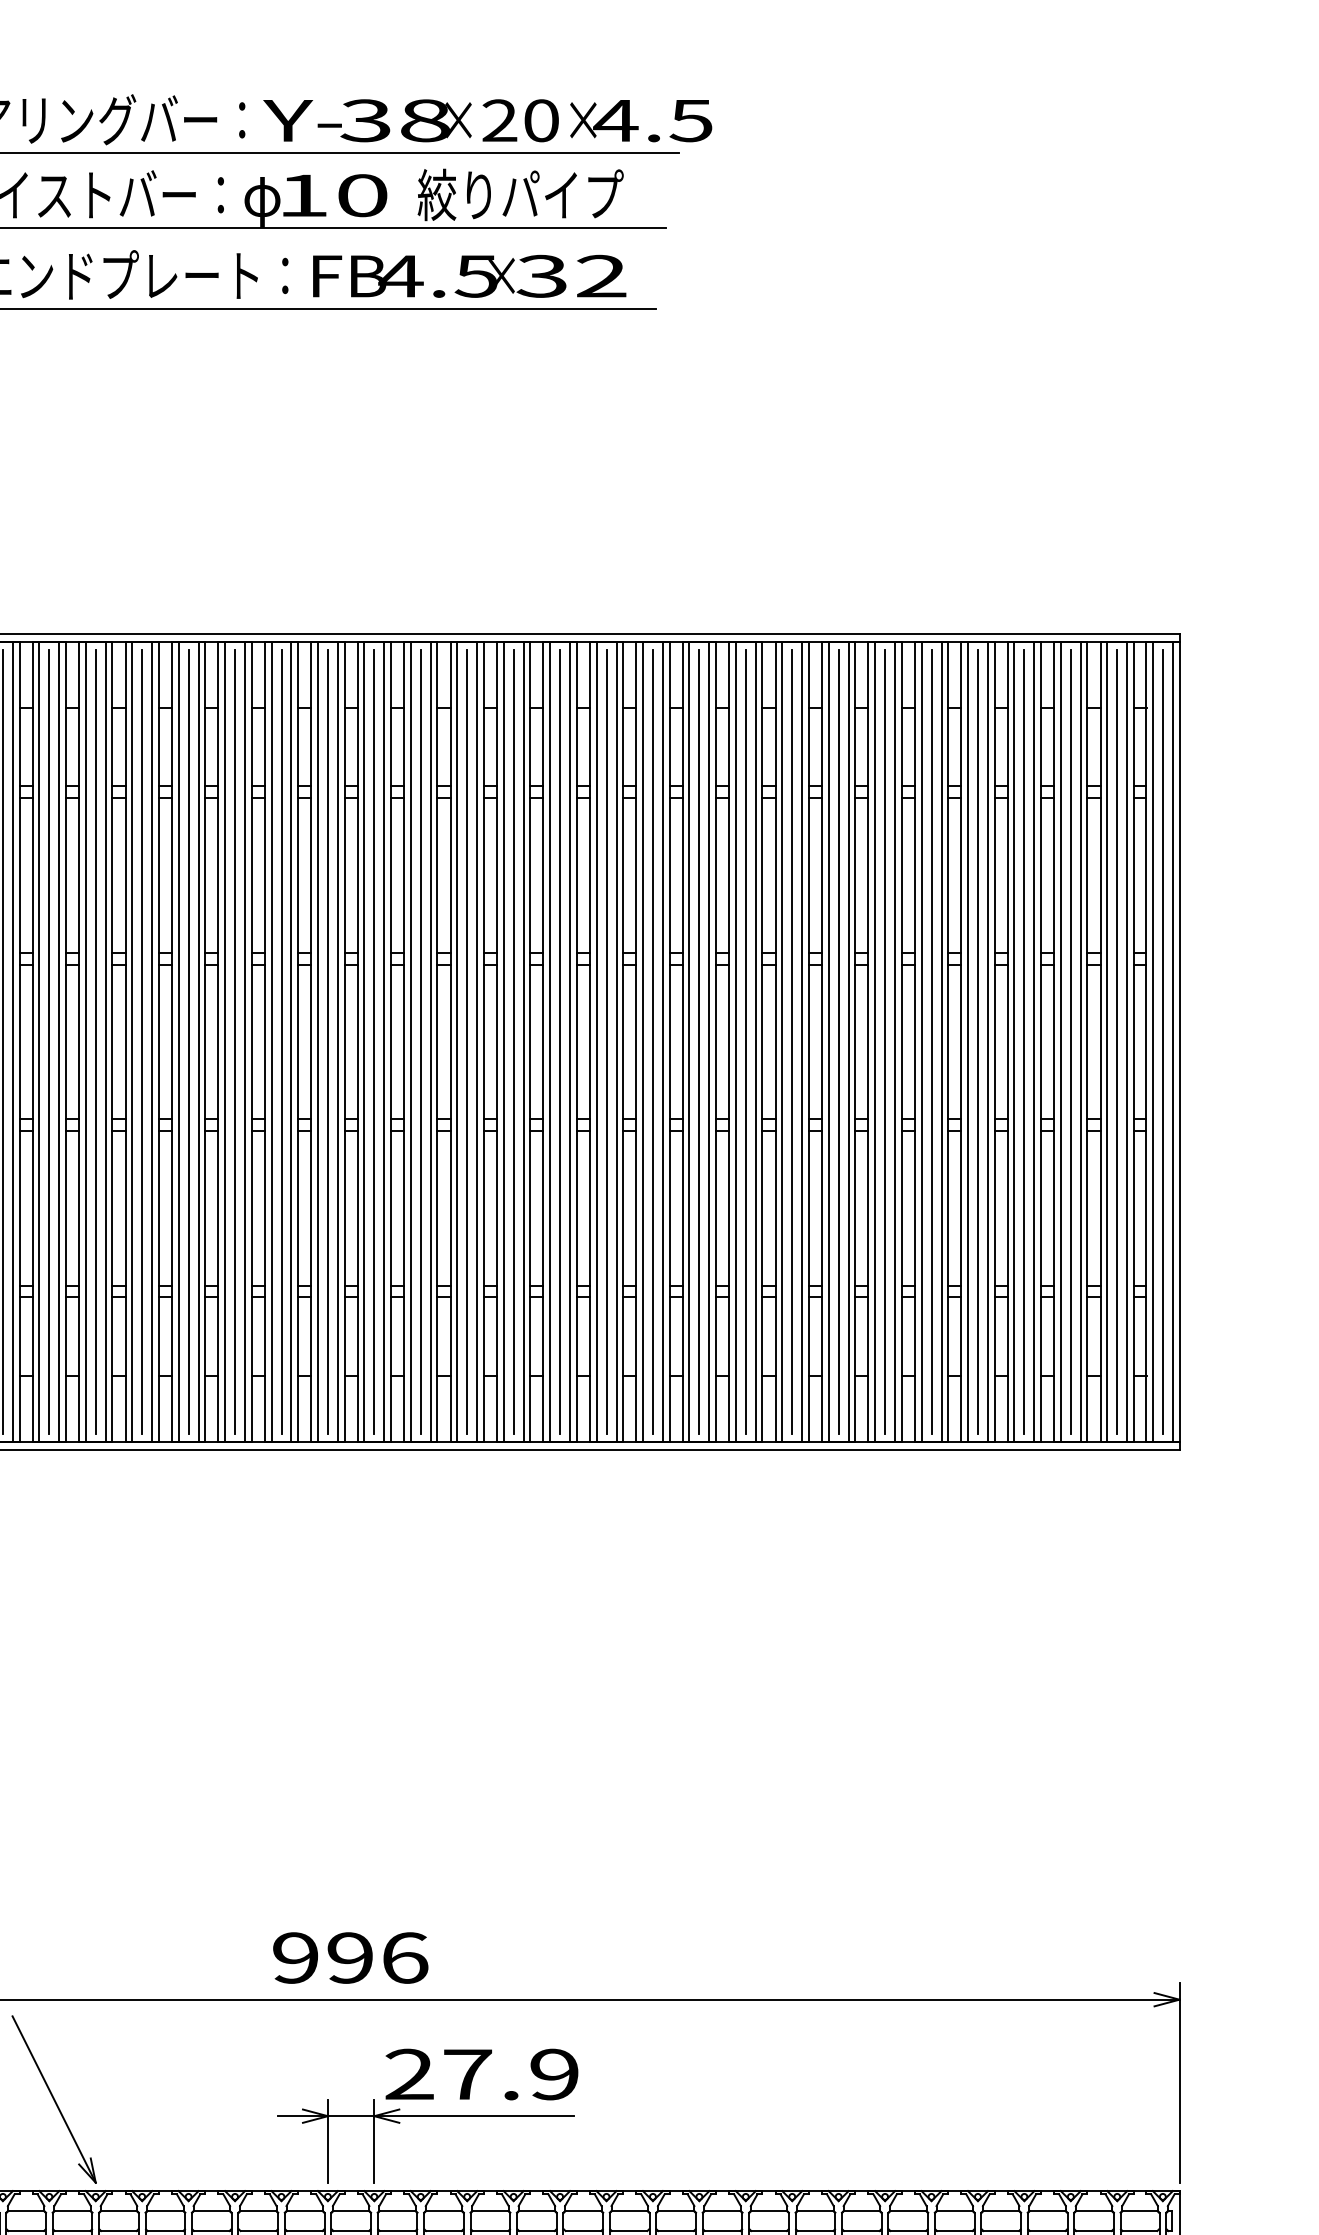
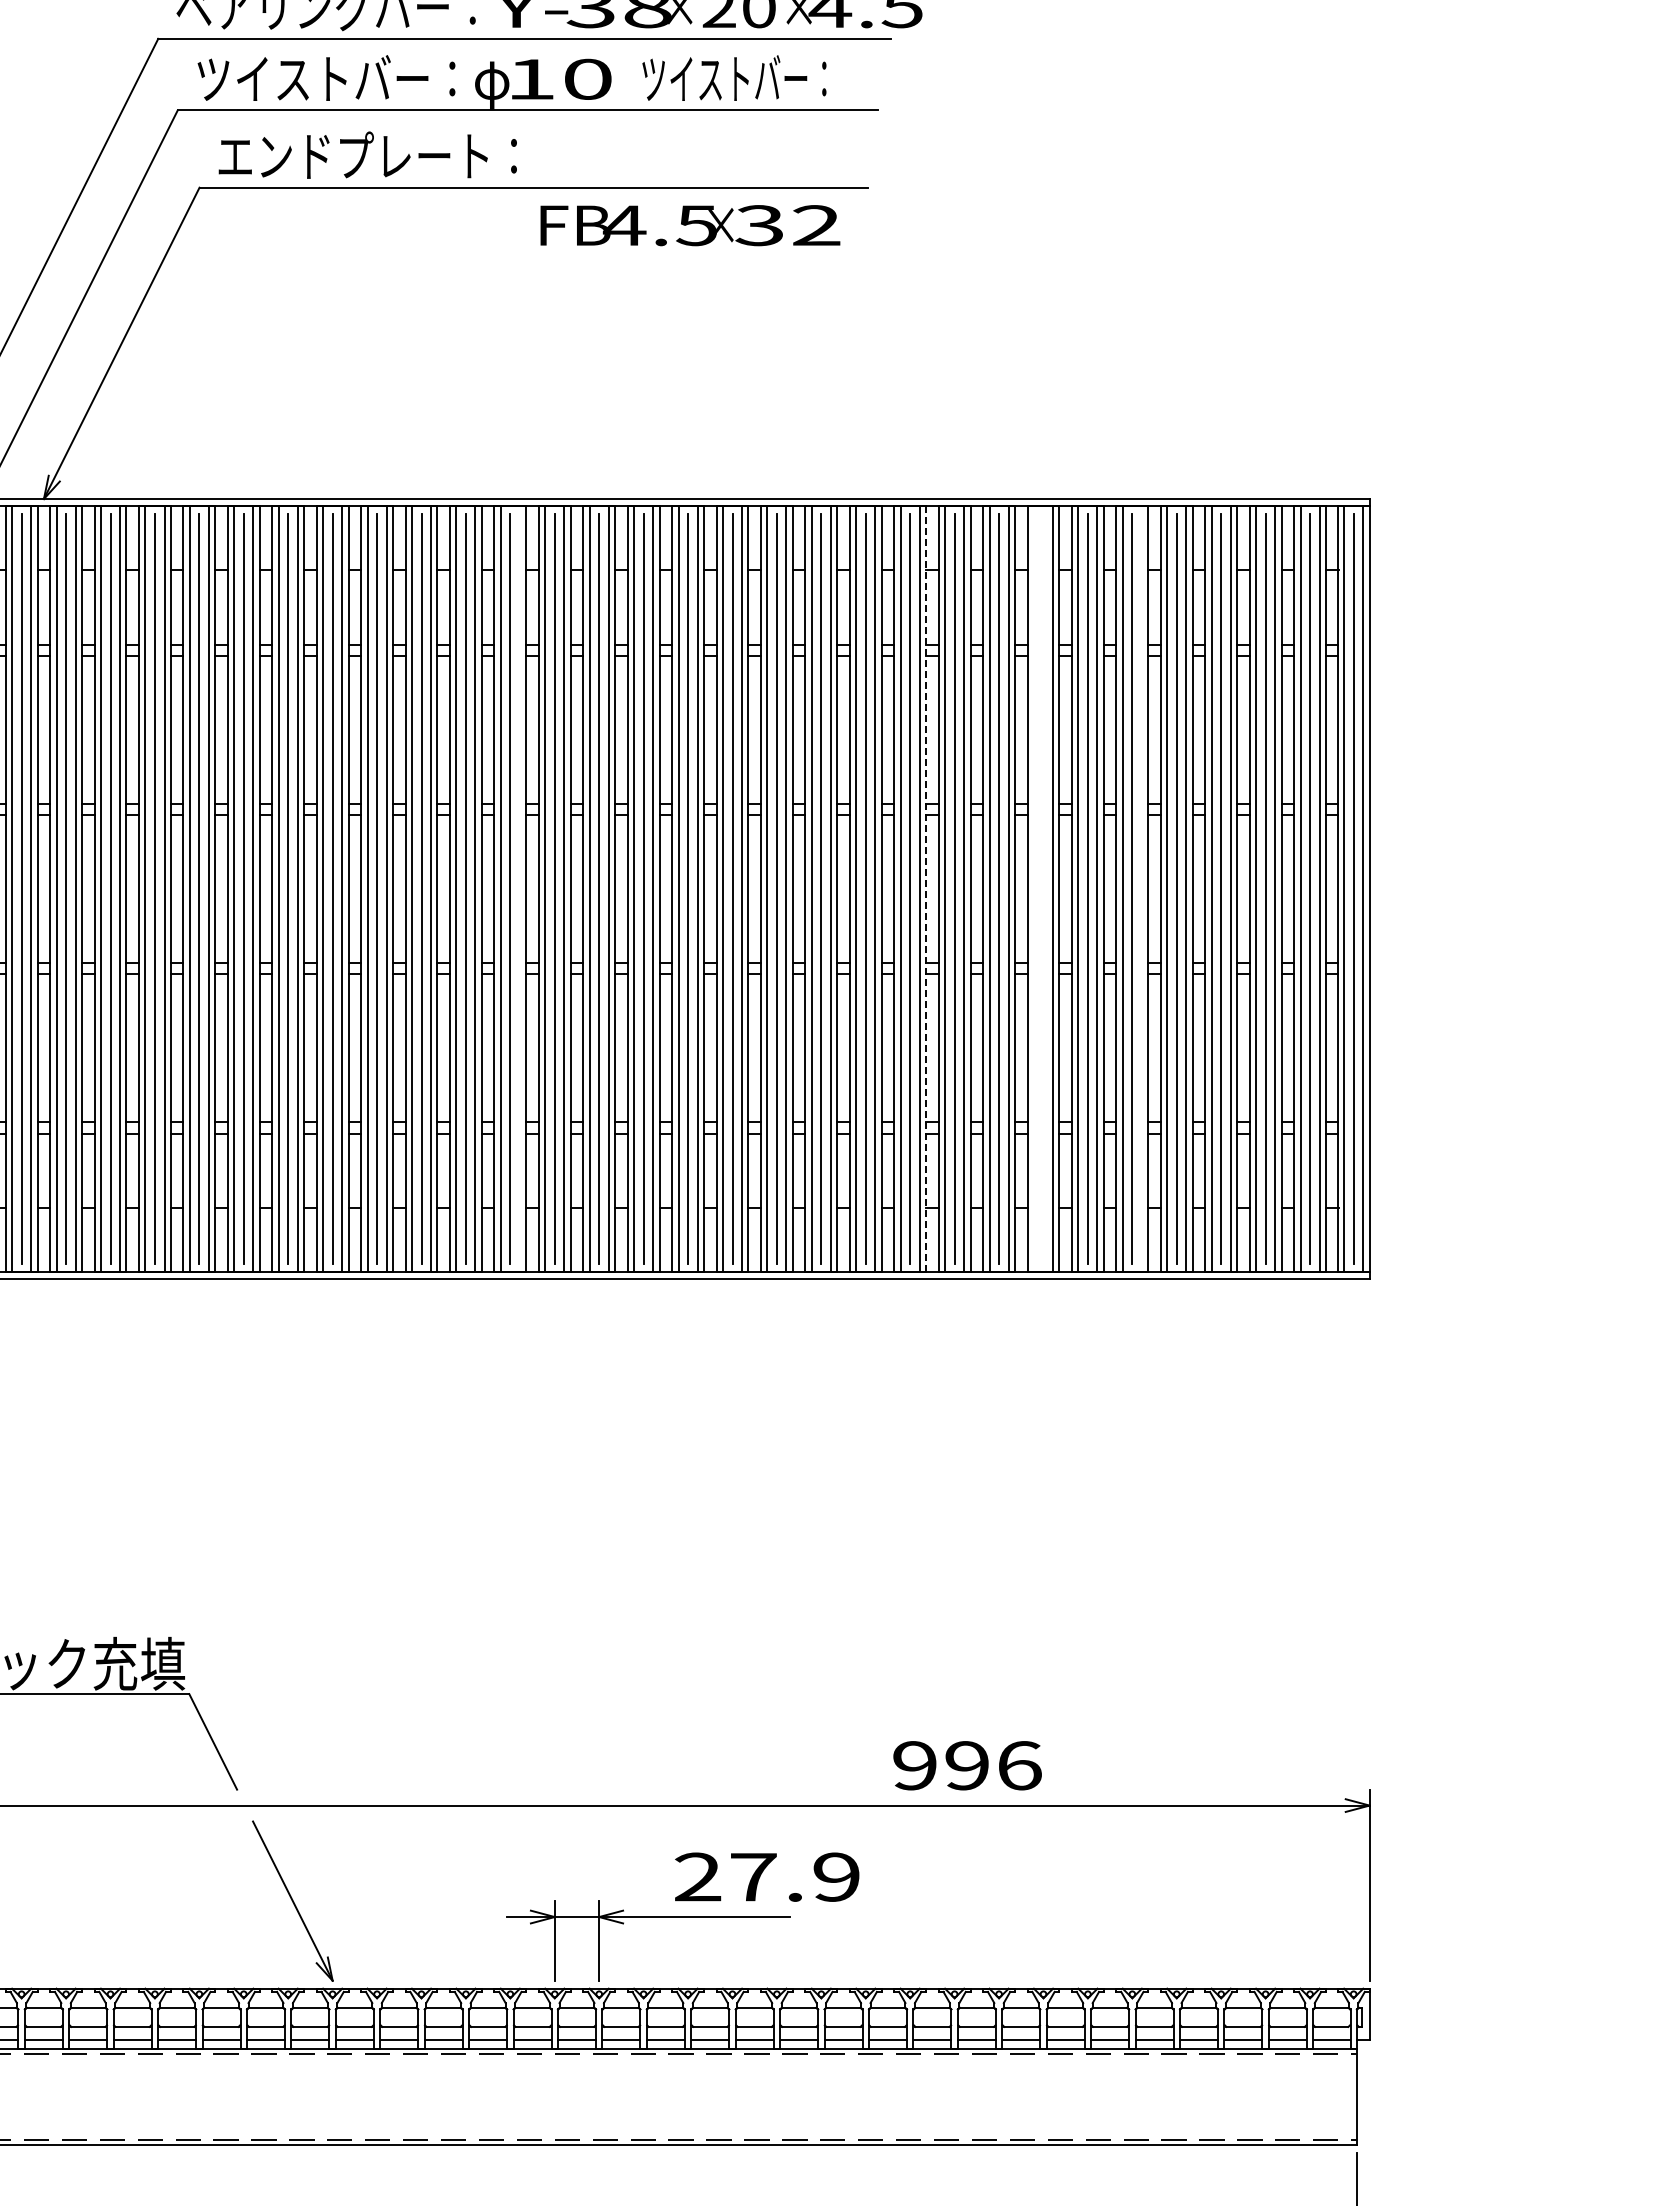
text: (519, 194) -> (738, 78), 絞りパイプ -> ツイストバー：
text: (469, 276) -> (690, 225), moved
line: (291, 1042) -> (519, 889), removed
line: (716, 1042) -> (926, 889), solid -> dashed
line: (828, 1042) -> (1033, 889), removed
line: (838, 1042) -> (1043, 889), removed
line: (941, 1042) -> (1141, 889), removed
text: (350, 1957) -> (967, 1765), moved
text: (482, 2073) -> (767, 1876), moved

